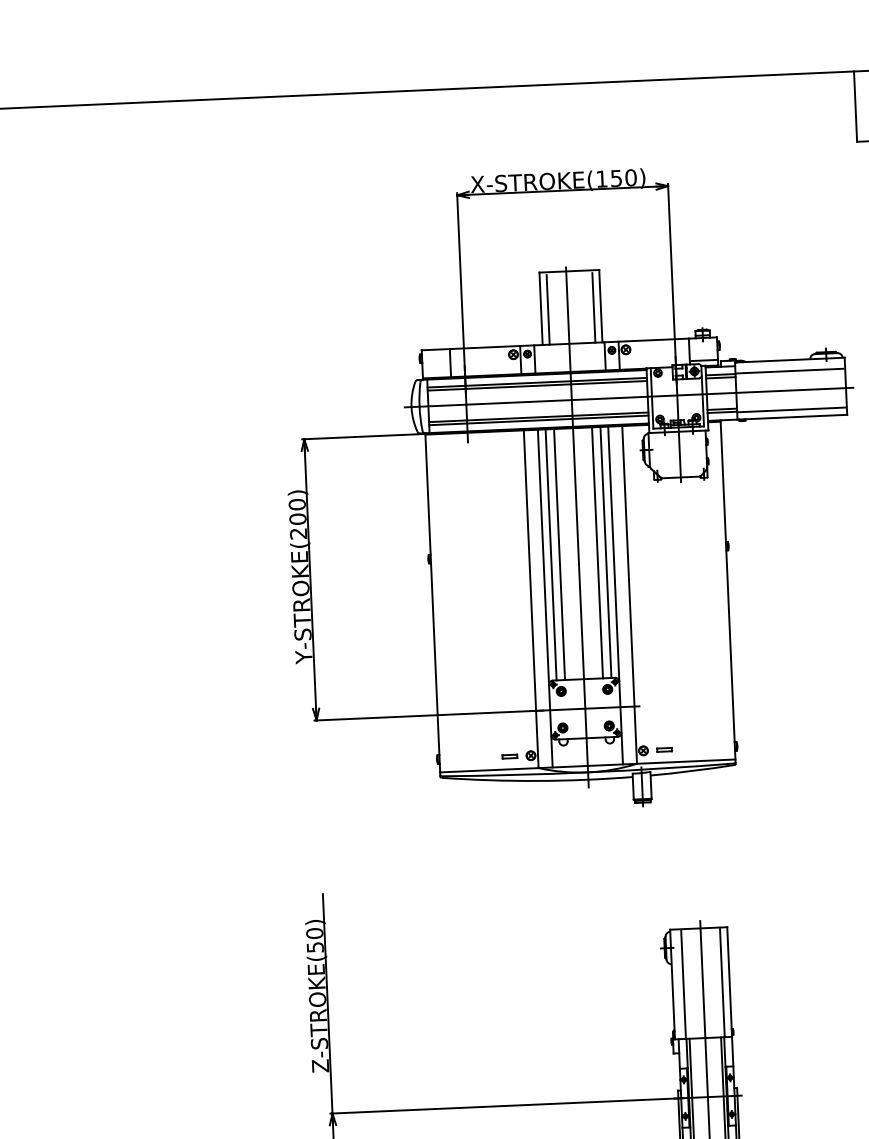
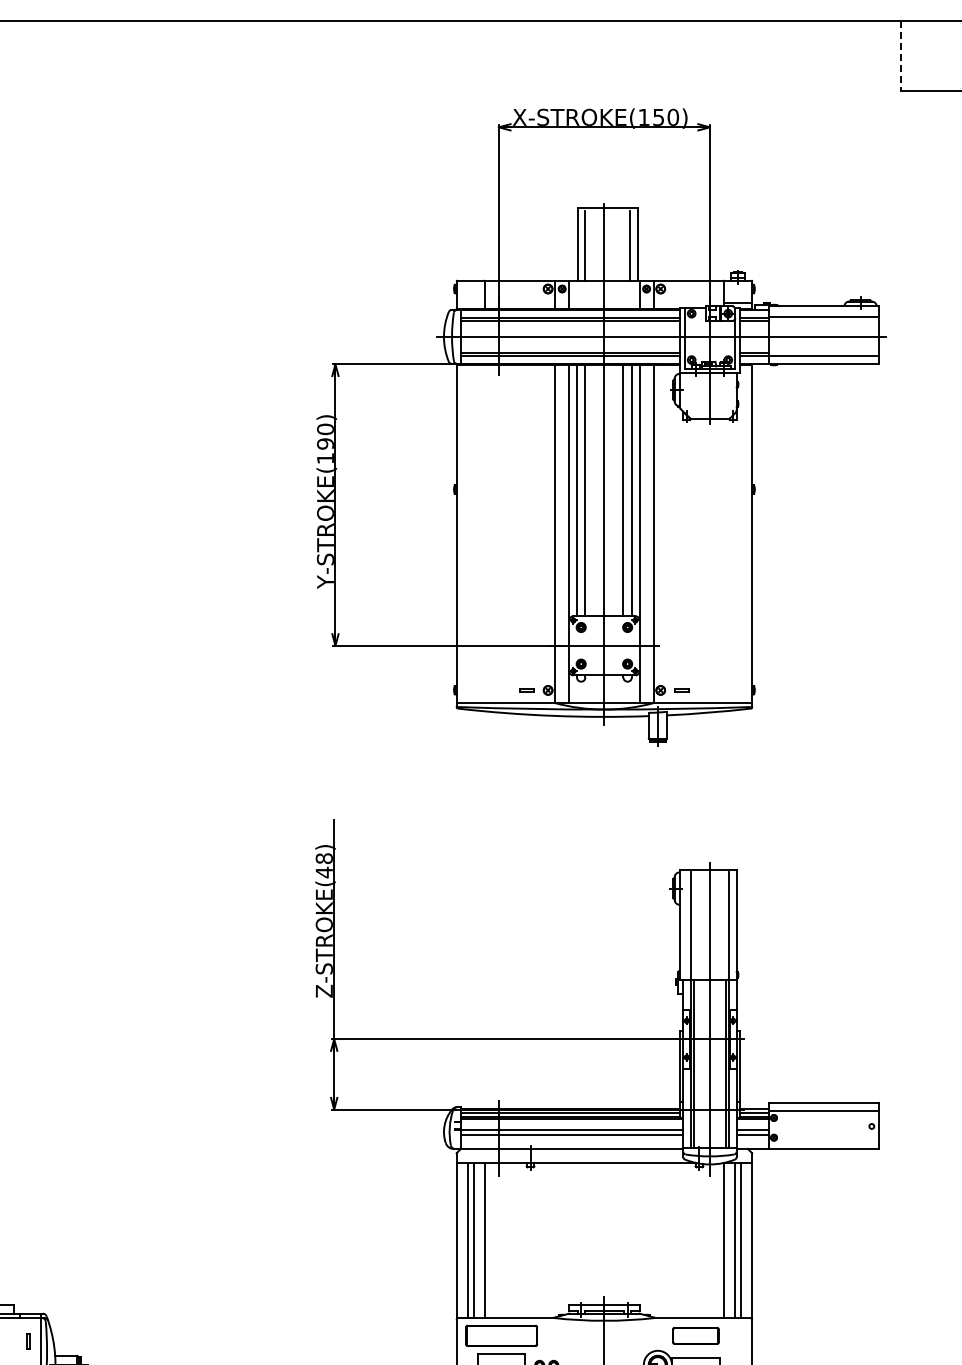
line: (855, 107) -> (900, 56), solid -> dashed
text: (297, 526) -> (324, 451), Y-STROKE(200) -> Y-STROKE(190)
text: (315, 940) -> (324, 865), Z-STROKE(50) -> Z-STROKE(48)

